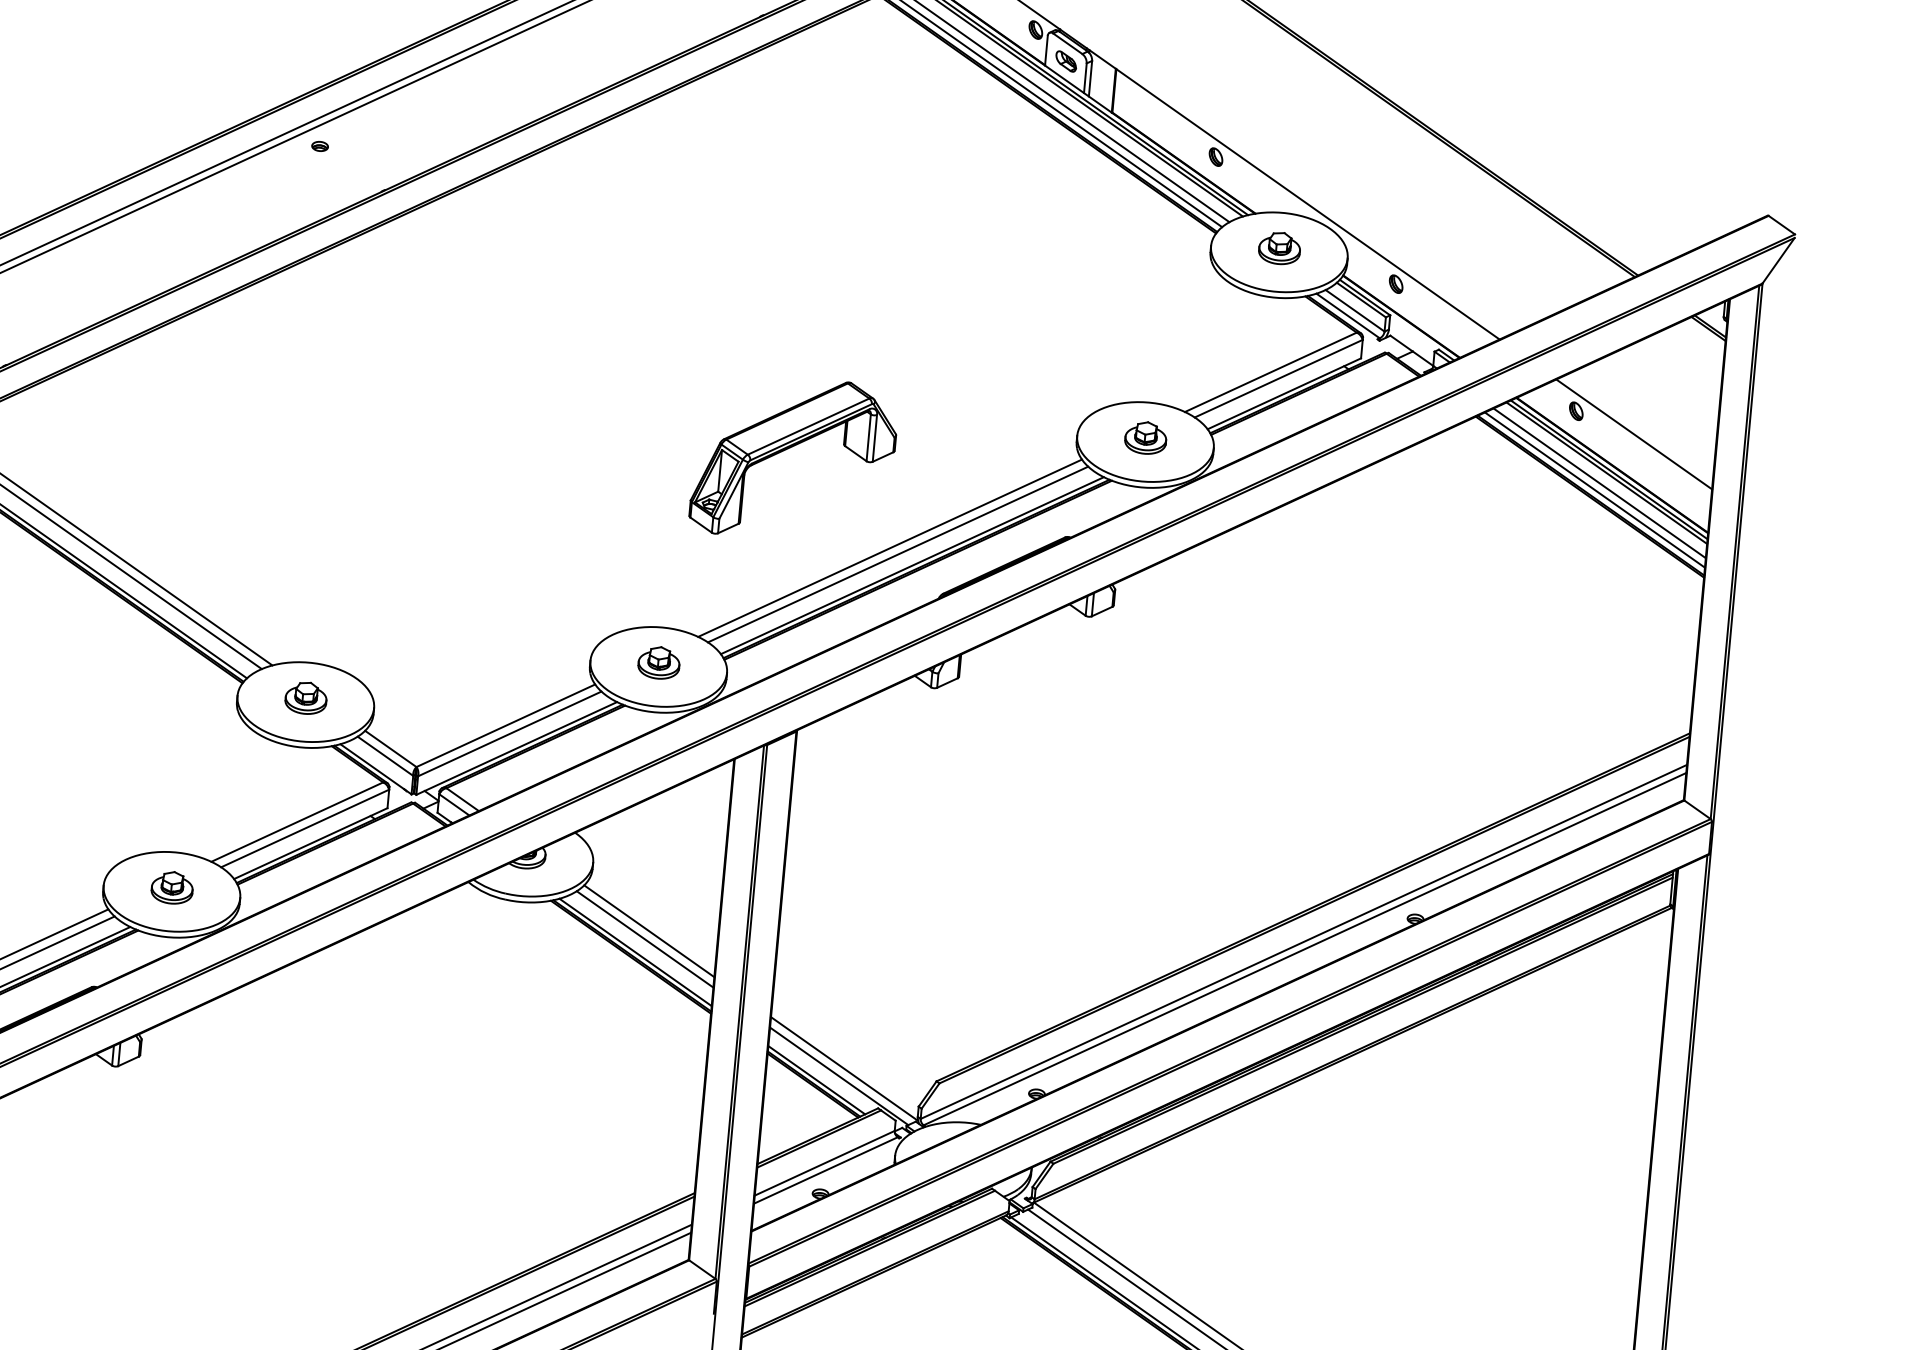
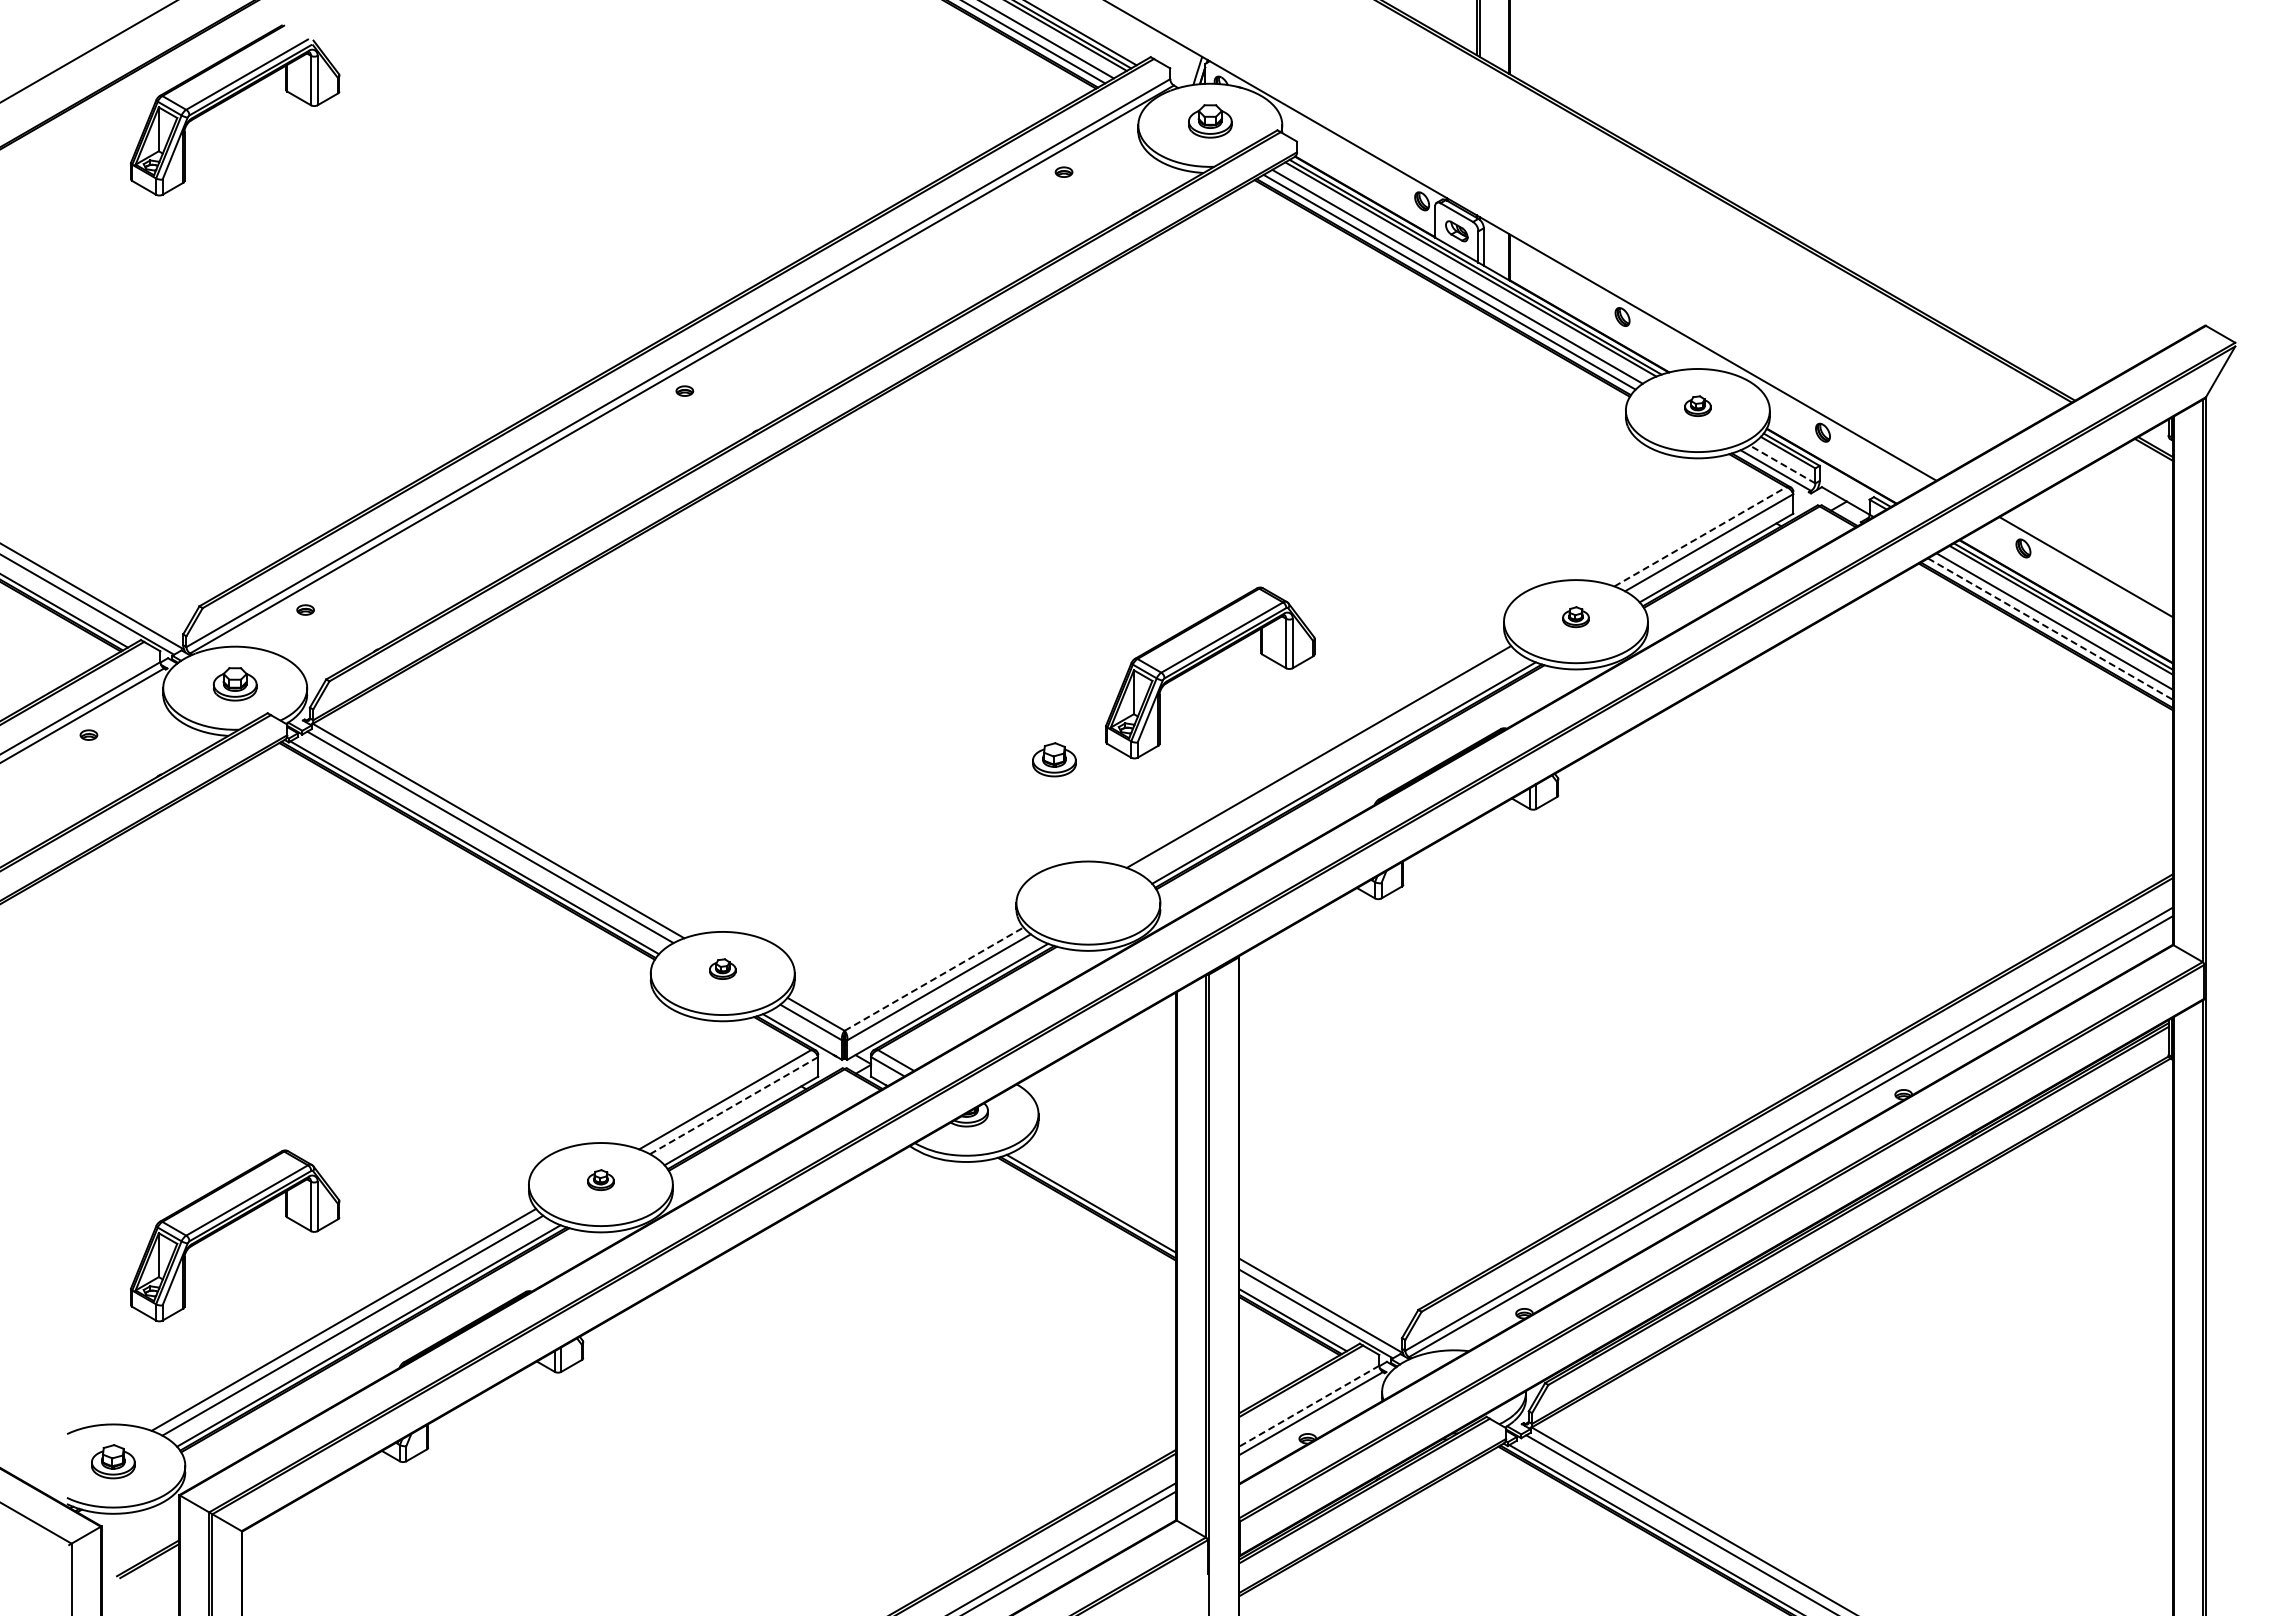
part: (1279, 247) -> (1697, 405), size x0.6
line: (1354, 310) -> (1782, 464), solid -> dashed
line: (1270, 372) -> (1700, 536), solid -> dashed
part: (1145, 437) -> (1575, 616), size x0.6
line: (1594, 490) -> (2050, 629), solid -> dashed
line: (897, 554) -> (1327, 762), removed
part: (659, 662) -> (1054, 759), moved
part: (305, 697) -> (722, 968), size x0.6
line: (506, 725) -> (934, 978), solid -> dashed
line: (305, 828) -> (734, 1105), solid -> dashed
part: (172, 887) -> (600, 1179), size x0.6
line: (649, 931) -> (1103, 1180), removed
line: (645, 939) -> (1100, 1189), removed
line: (824, 1163) -> (1309, 1406), solid -> dashed

